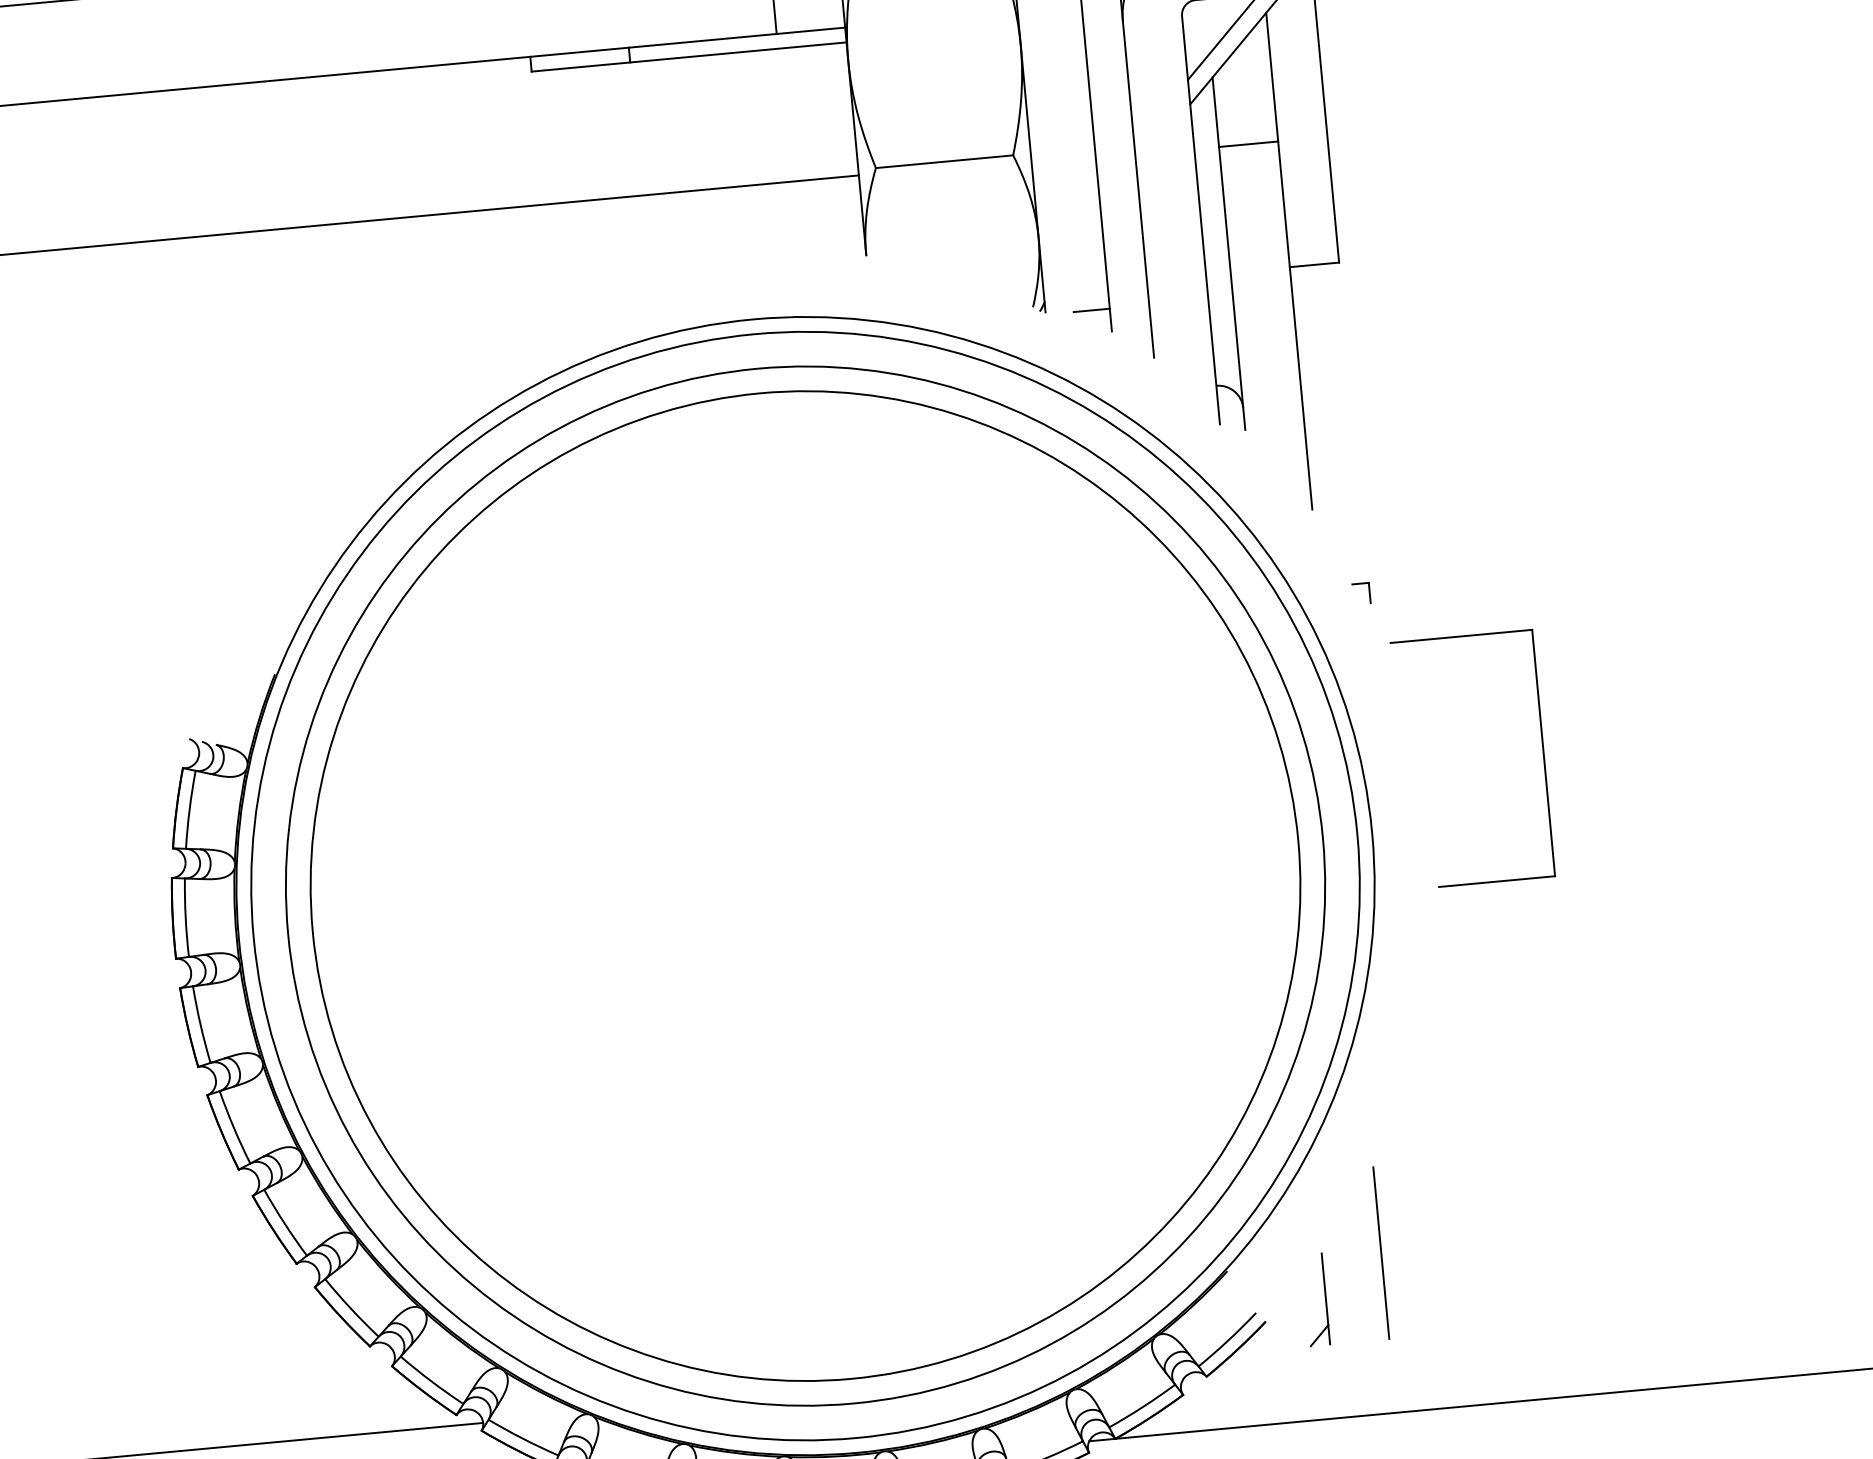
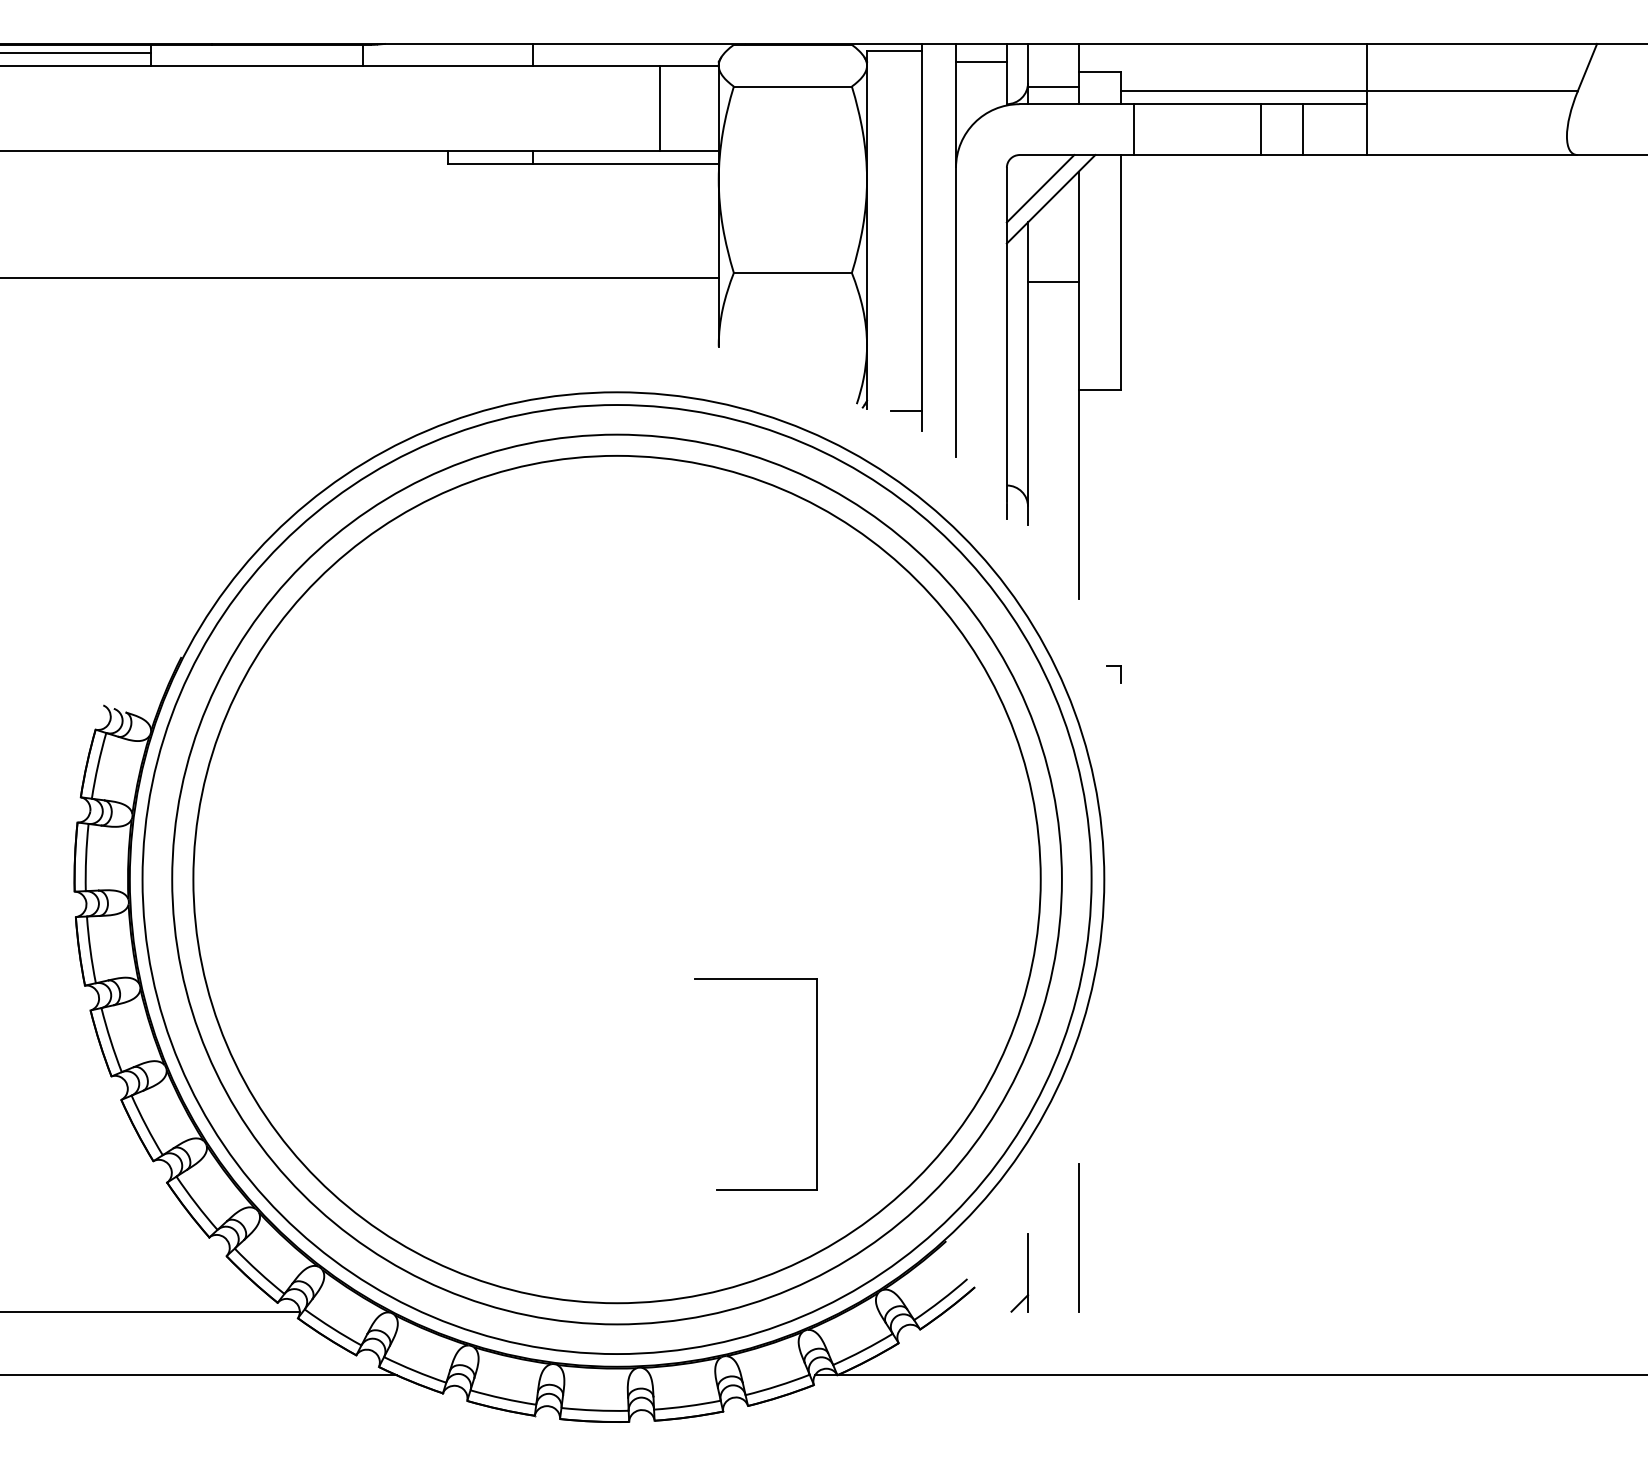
part: (1543, 753) -> (816, 1084), moved

